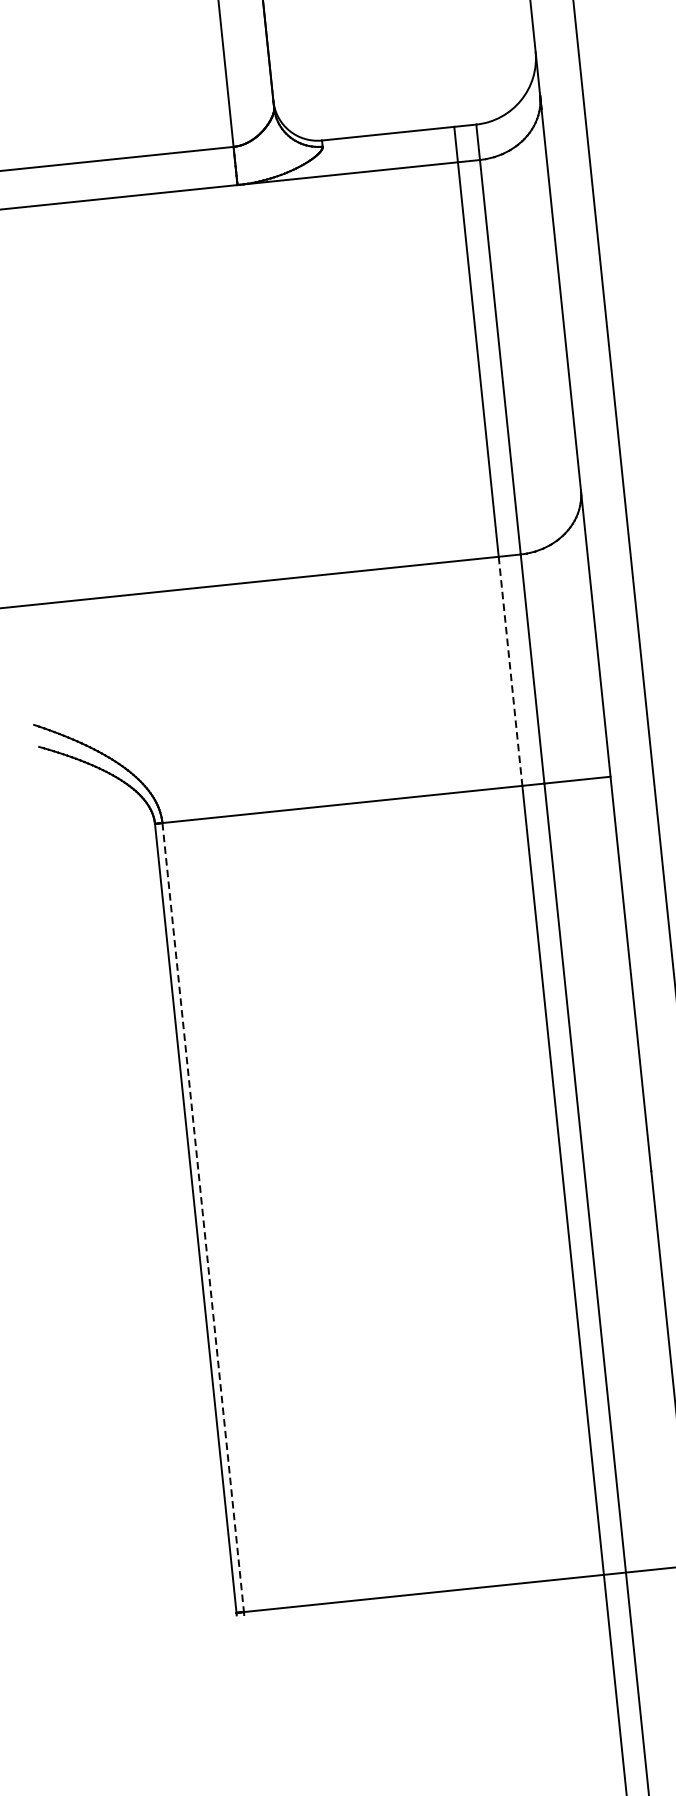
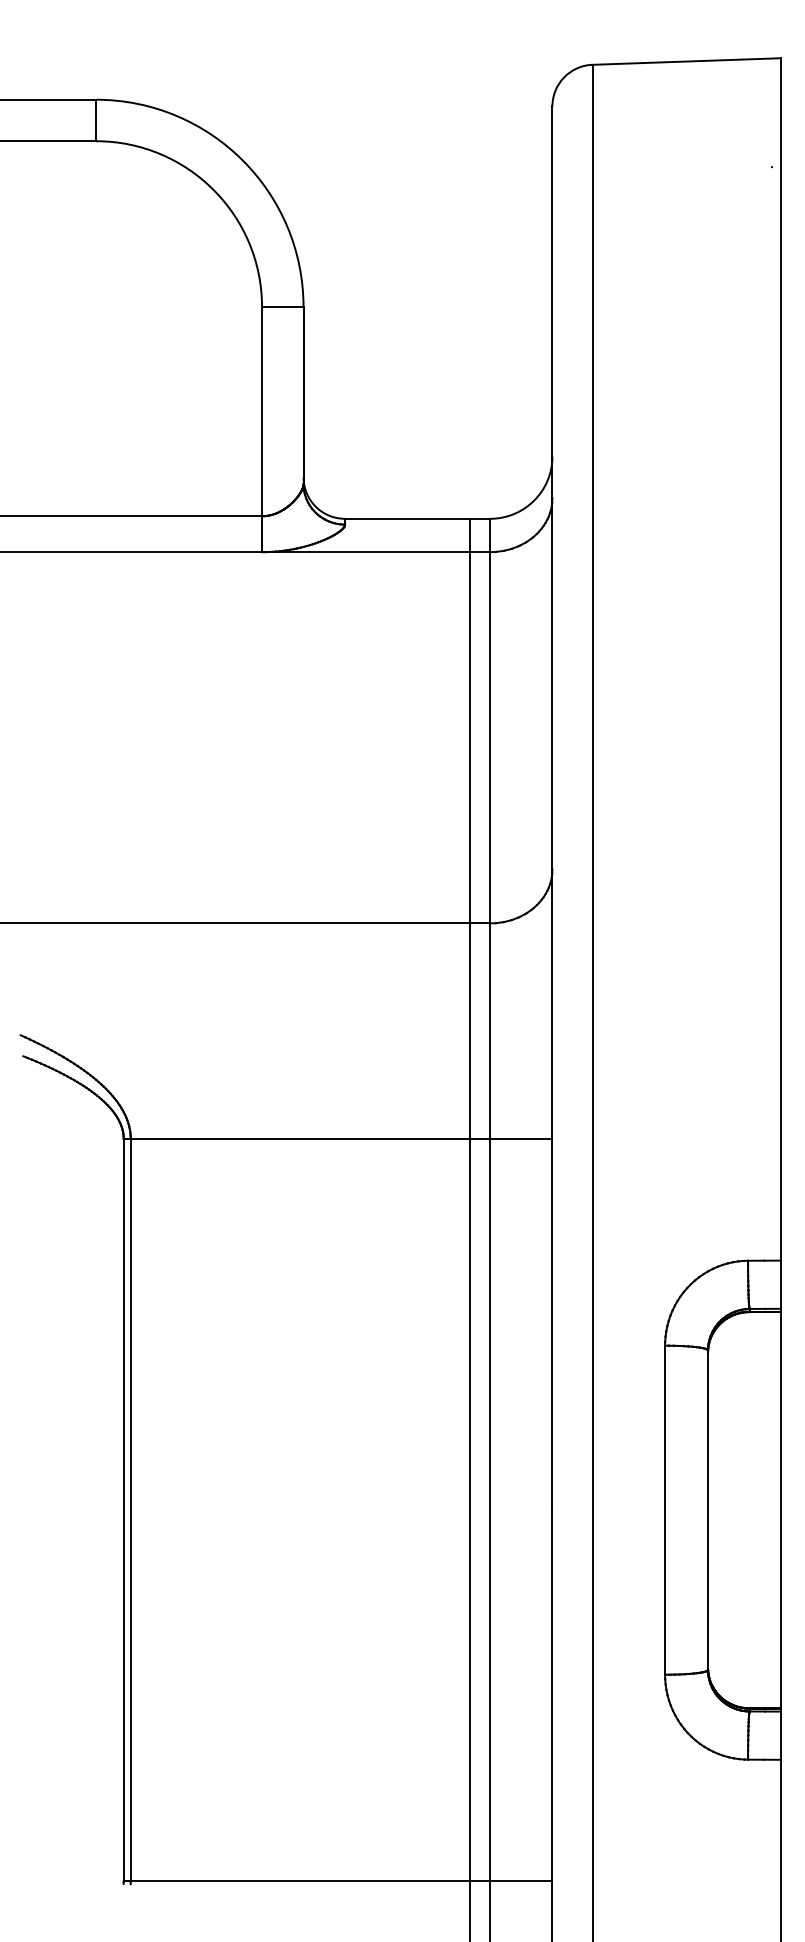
line: (510, 671) -> (469, 1031), dashed -> solid
line: (202, 1217) -> (130, 1510), dashed -> solid

